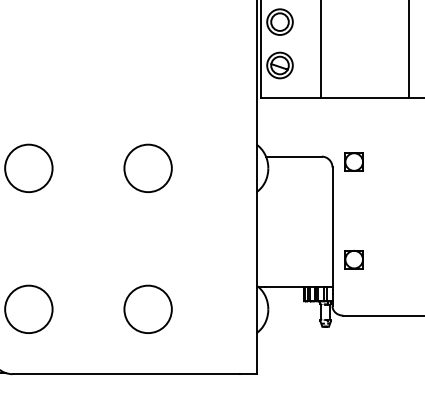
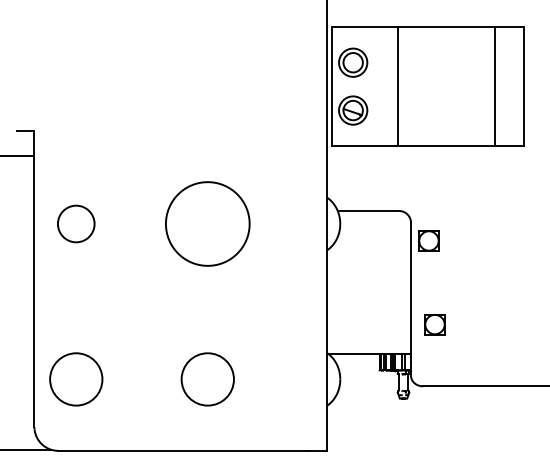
part: (353, 161) -> (428, 240), moved
circle: (29, 167) -> (76, 223), size x0.7
circle: (147, 167) -> (207, 223), size x1.6

